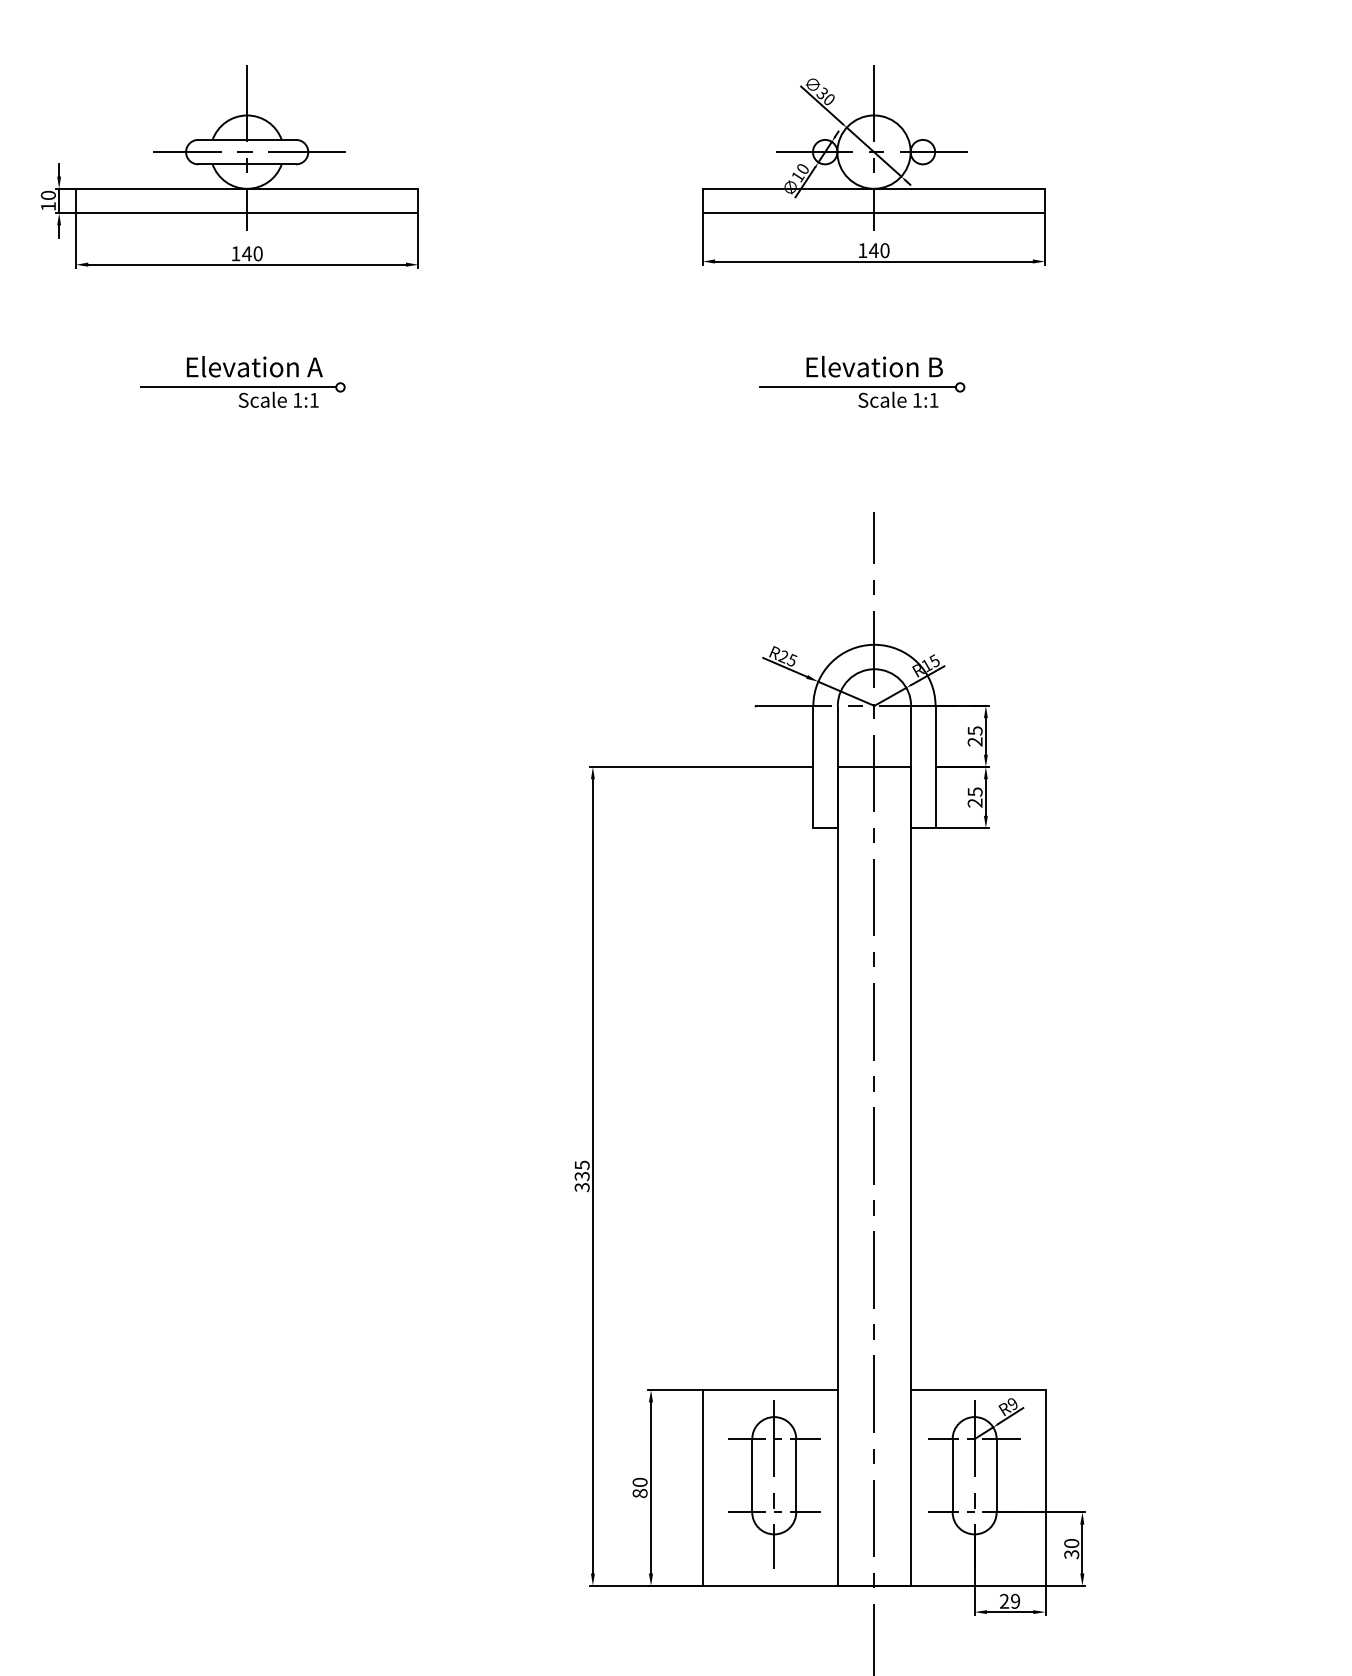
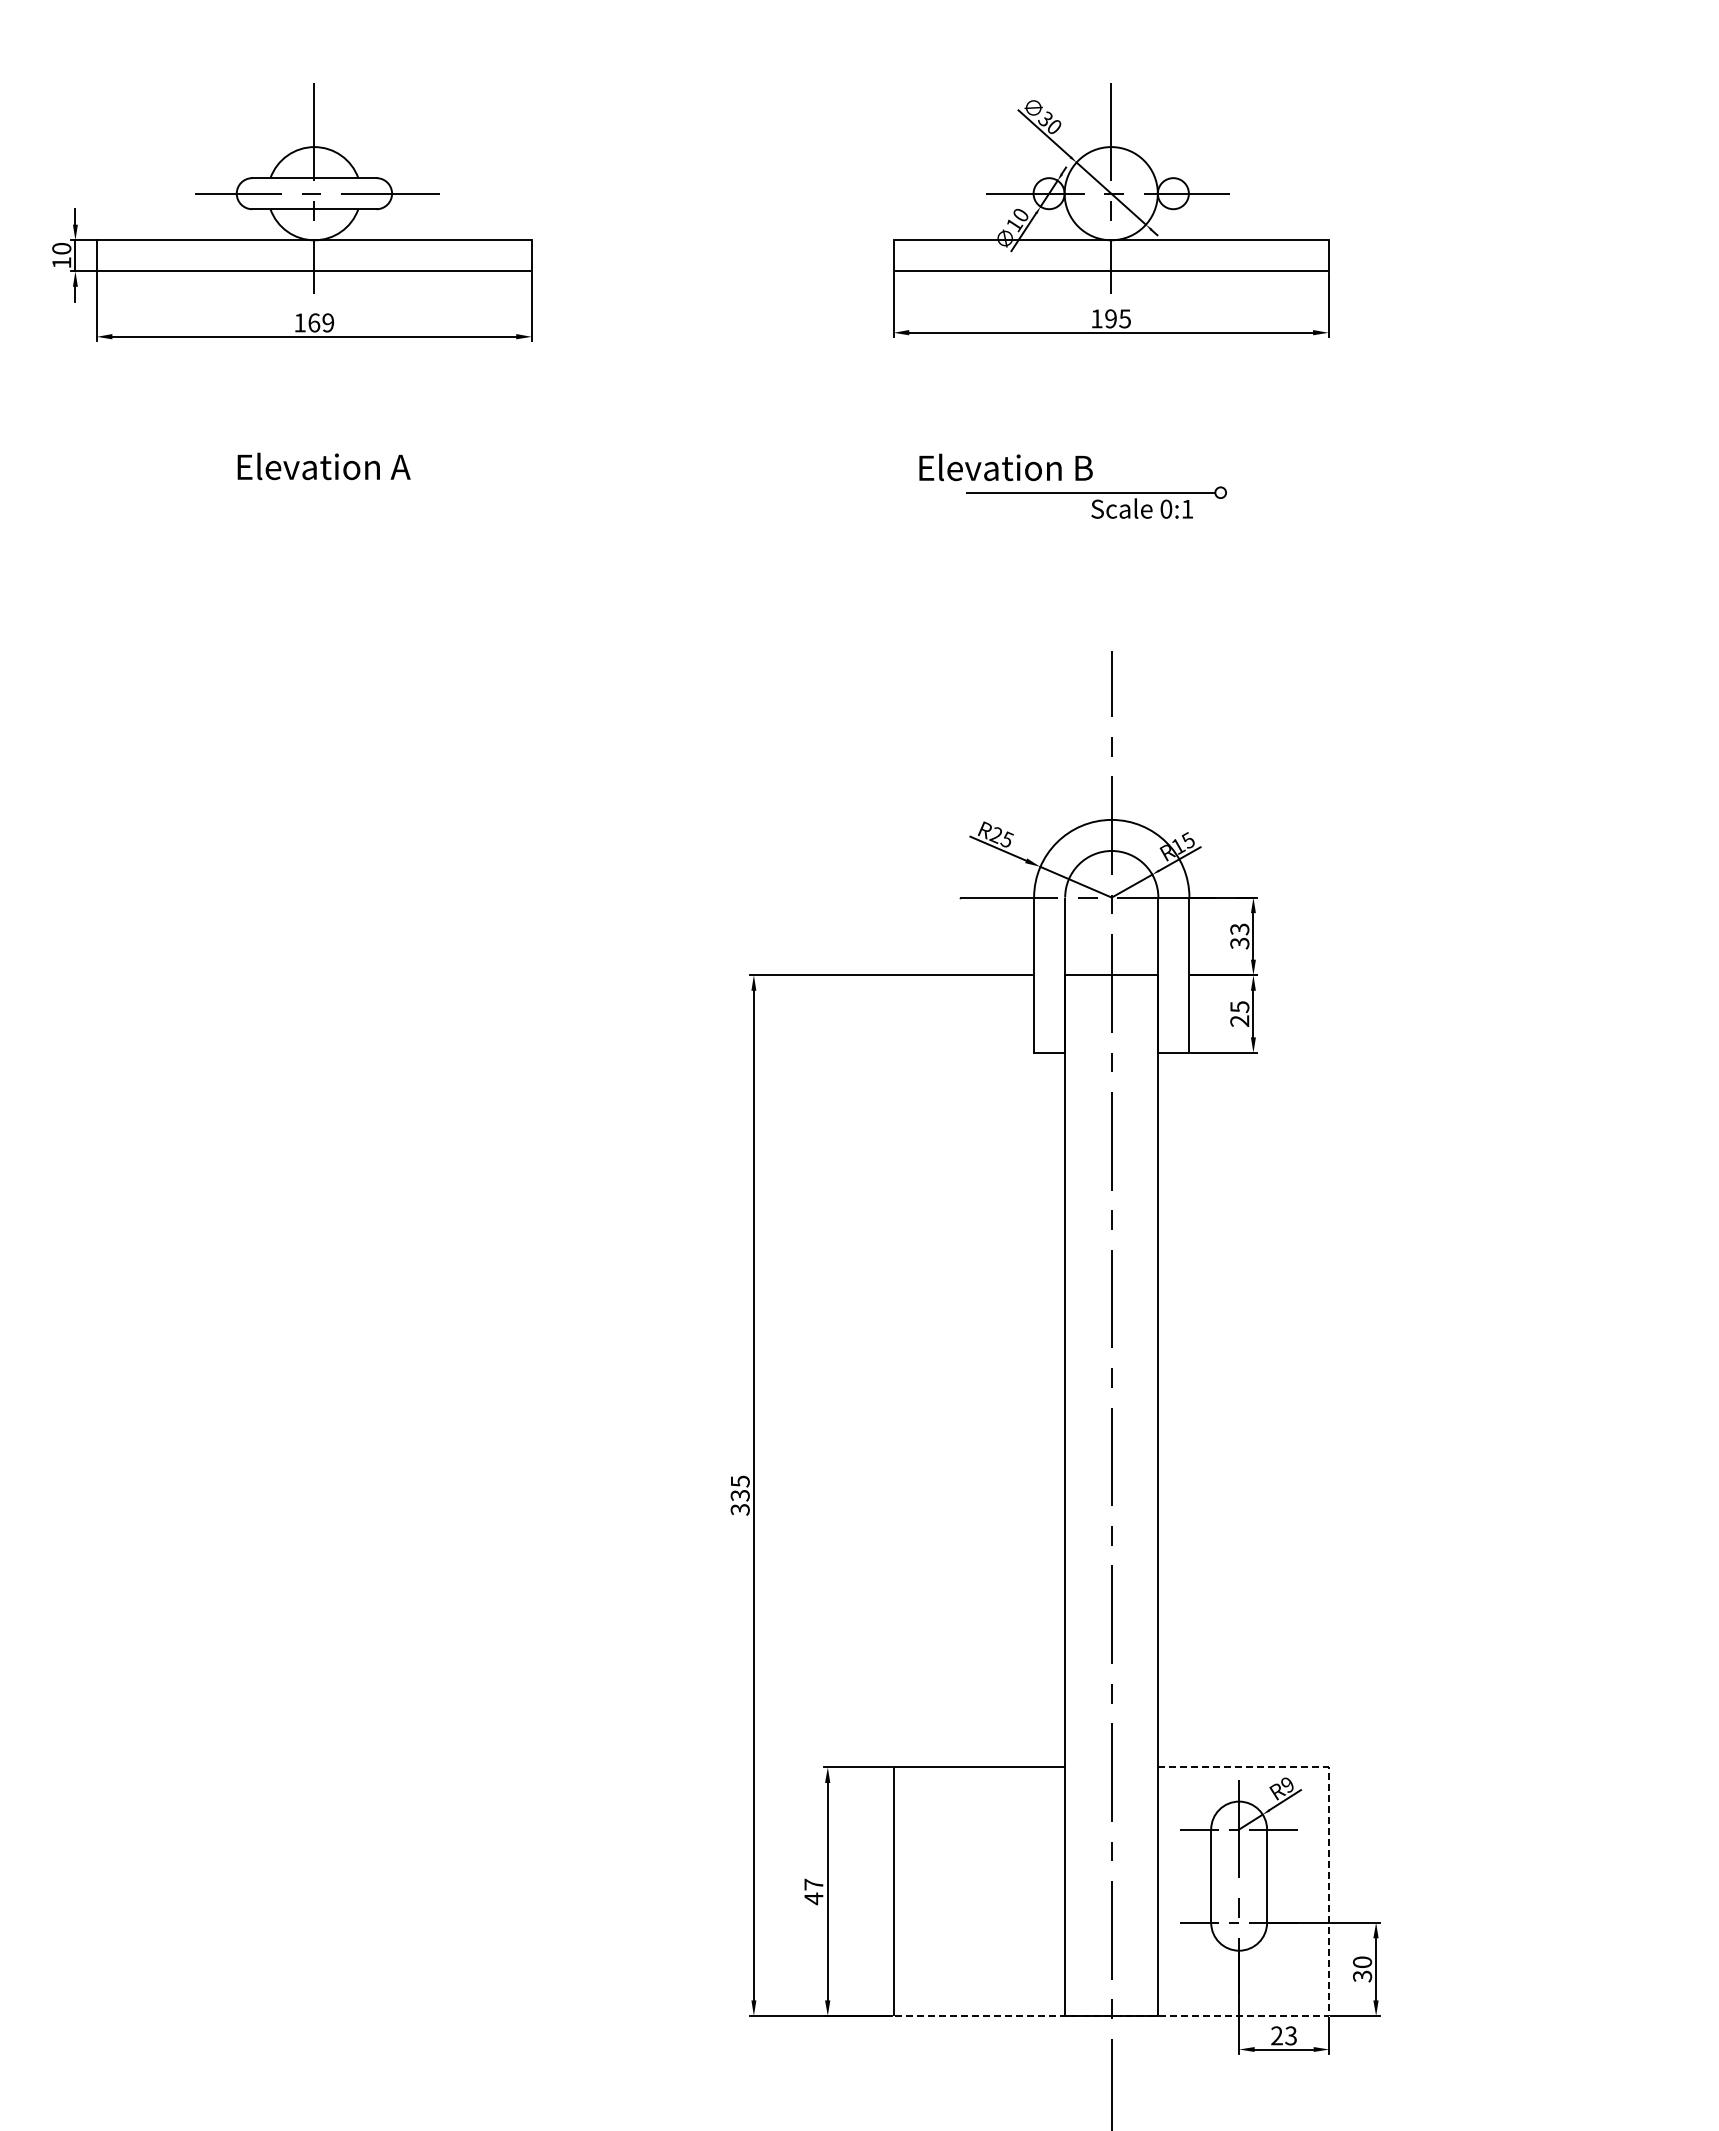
text: (878, 250) -> (1117, 318), 140 -> 195
text: (251, 253) -> (320, 322), 140 -> 169
text: (874, 366) -> (1005, 467), moved
part: (242, 395) -> (308, 502), removed
text: (917, 399) -> (1166, 508), 1:1 -> 0:1
text: (974, 736) -> (1239, 936), 25 -> 33
part: (774, 1483) -> (984, 1886), removed
text: (639, 1487) -> (813, 1891), 80 -> 47
line: (1040, 1585) -> (1322, 2015), solid -> dashed
text: (1015, 1601) -> (1290, 2035), 29 -> 23

